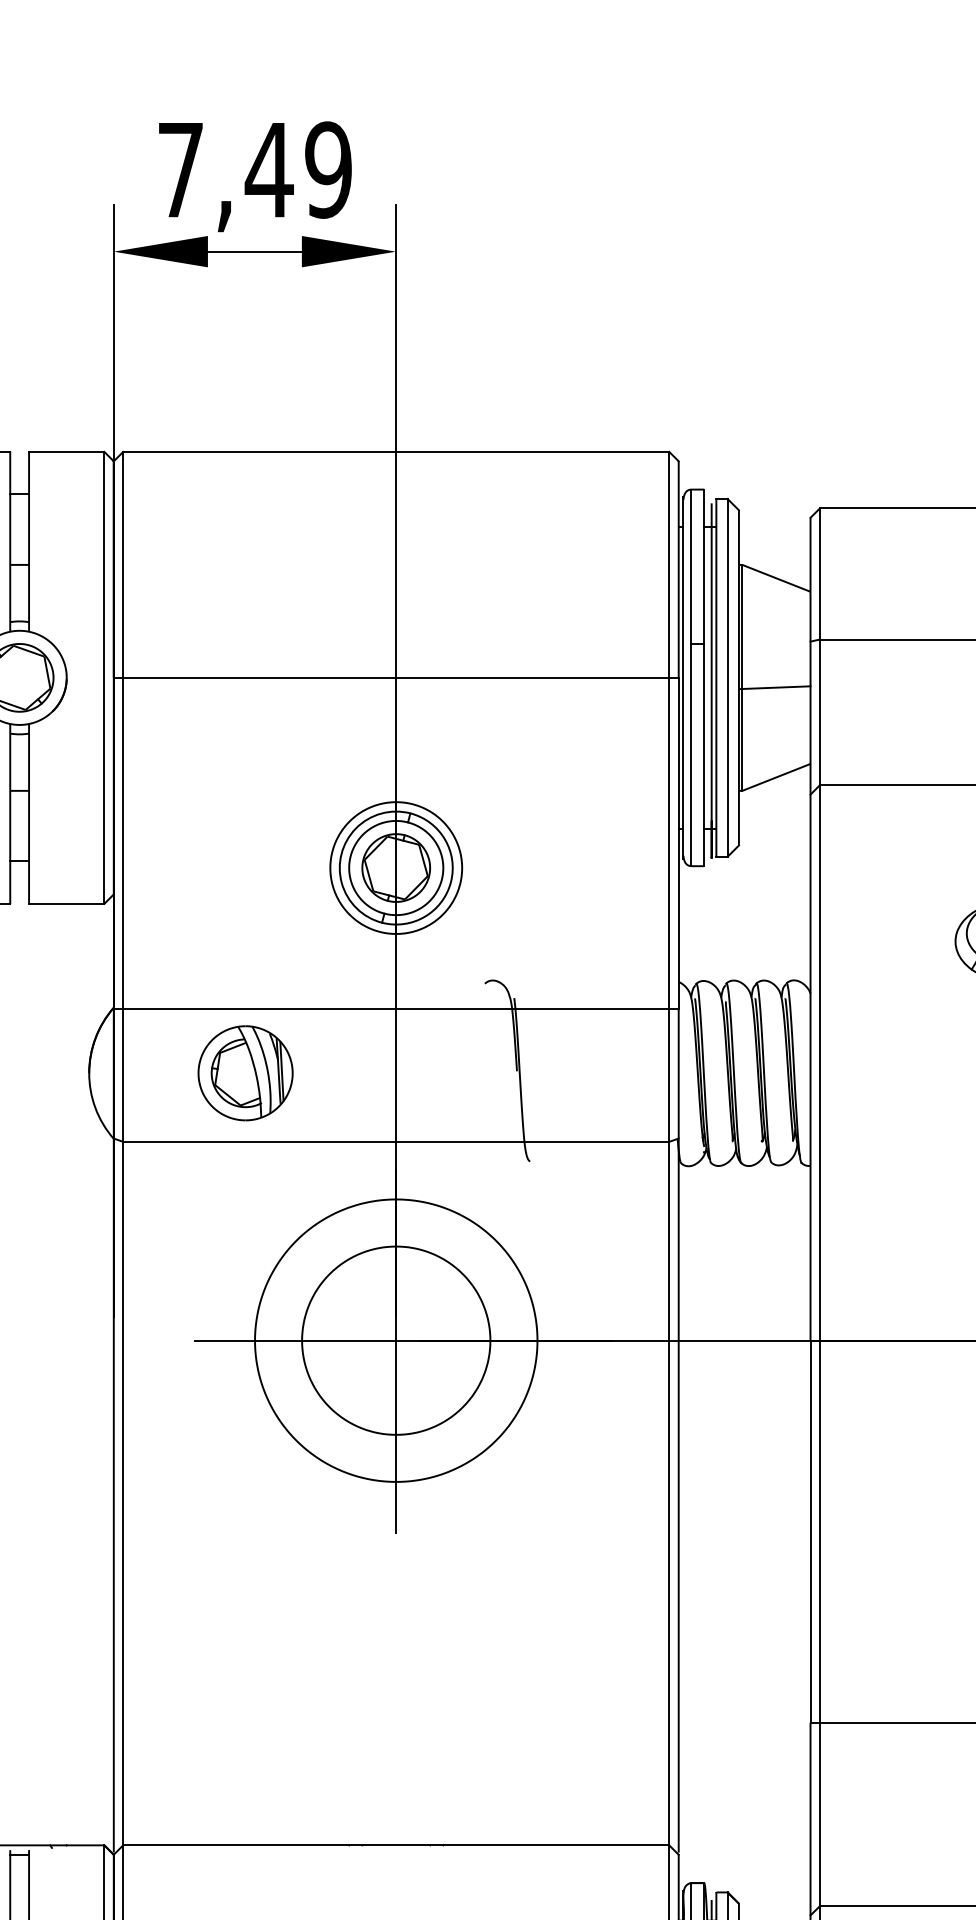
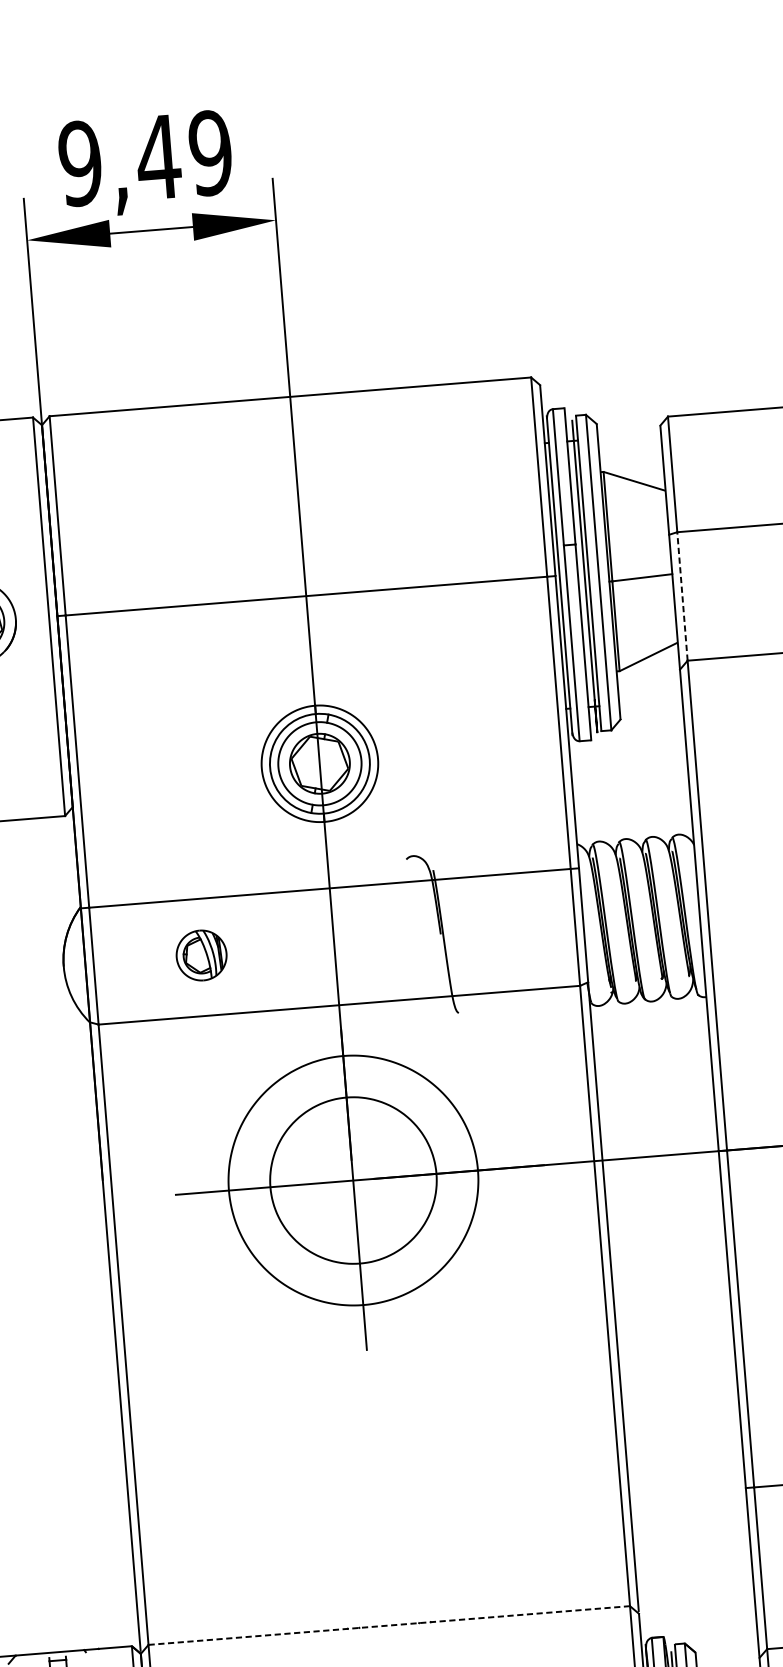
text: (180, 169) -> (80, 163), 7,49 -> 9,49
line: (819, 712) -> (682, 596), solid -> dashed
part: (245, 1073) -> (201, 955), size x0.6
line: (395, 1845) -> (388, 1625), solid -> dashed

